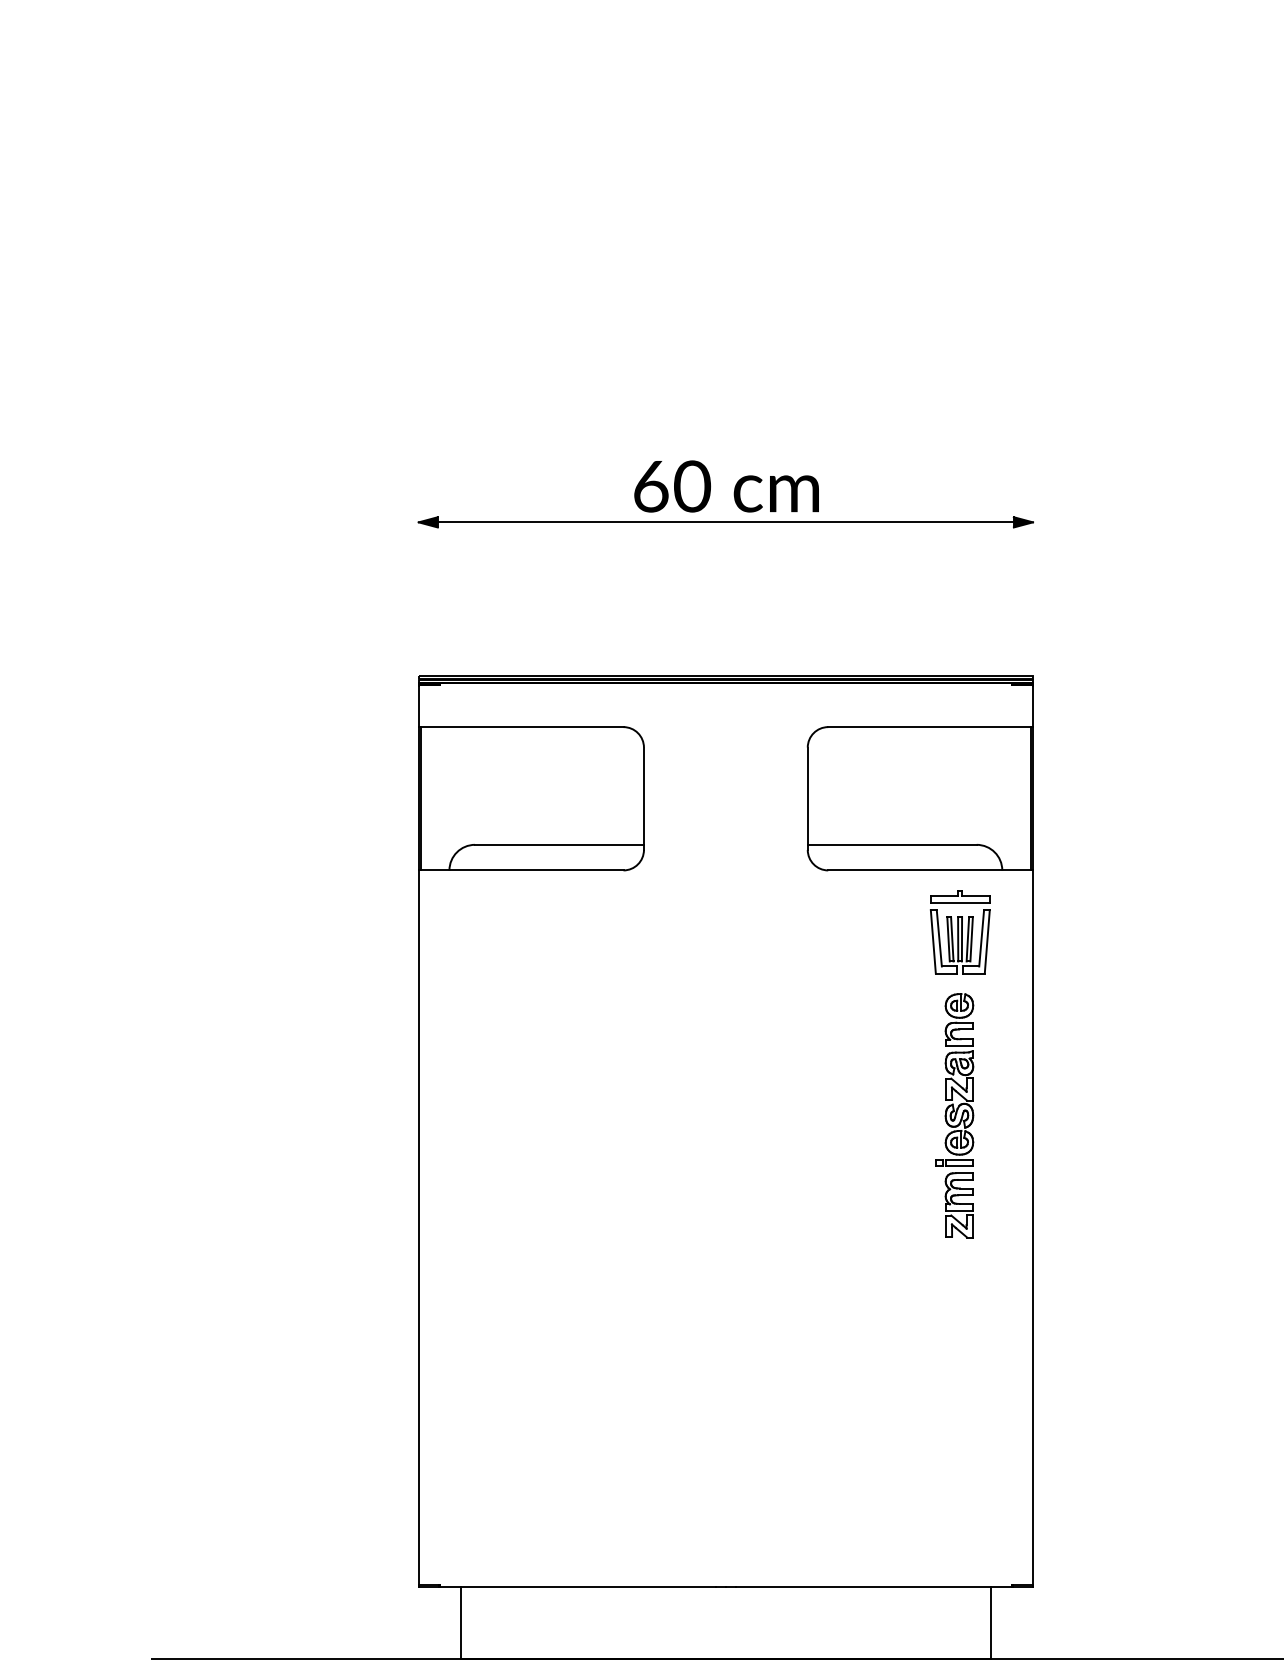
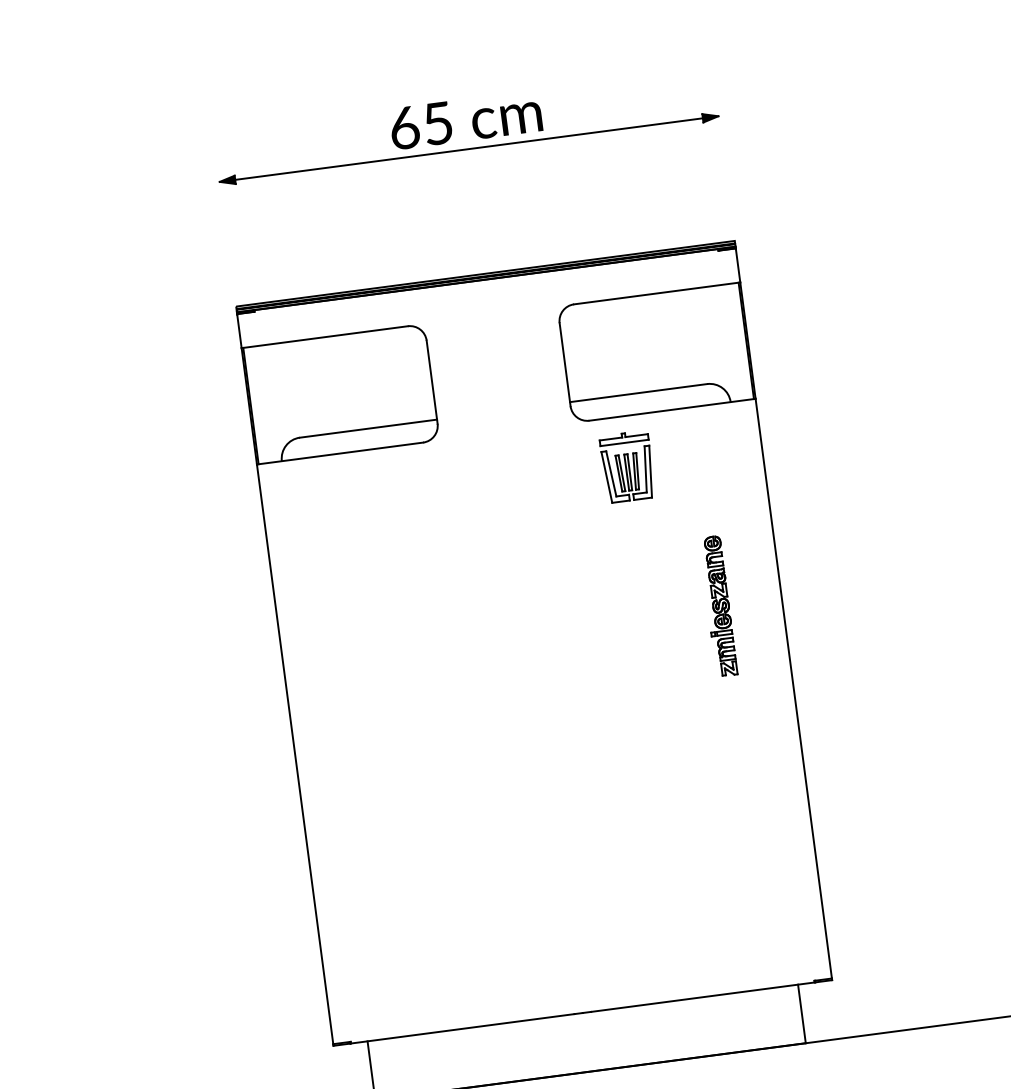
text: (692, 486) -> (438, 123), 60 -> 65
part: (960, 932) -> (627, 466), moved
part: (954, 1115) -> (718, 606), size x0.7

